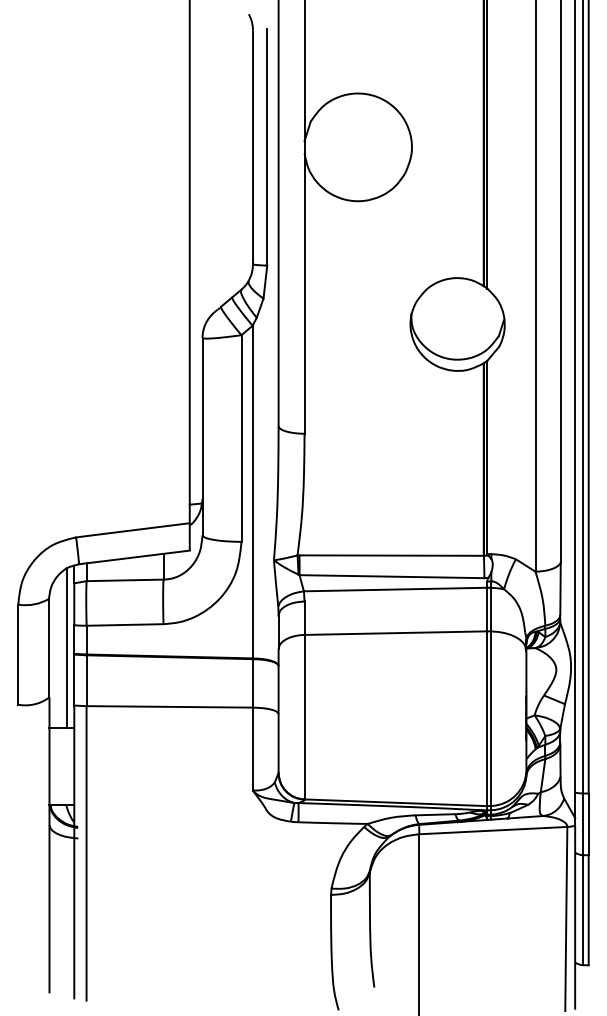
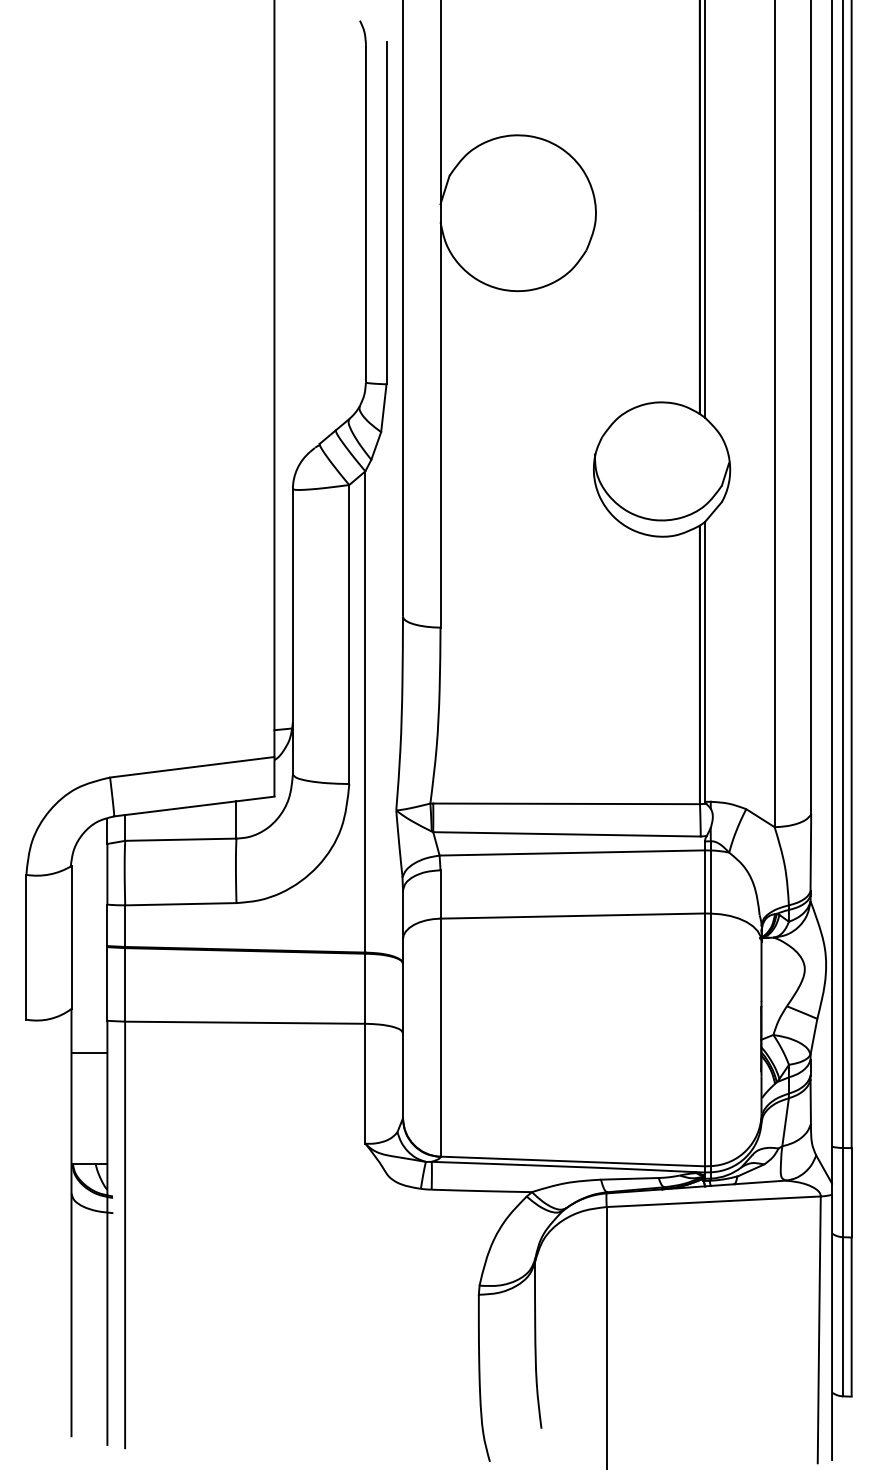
line: (67, 647) -> (97, 936), removed

